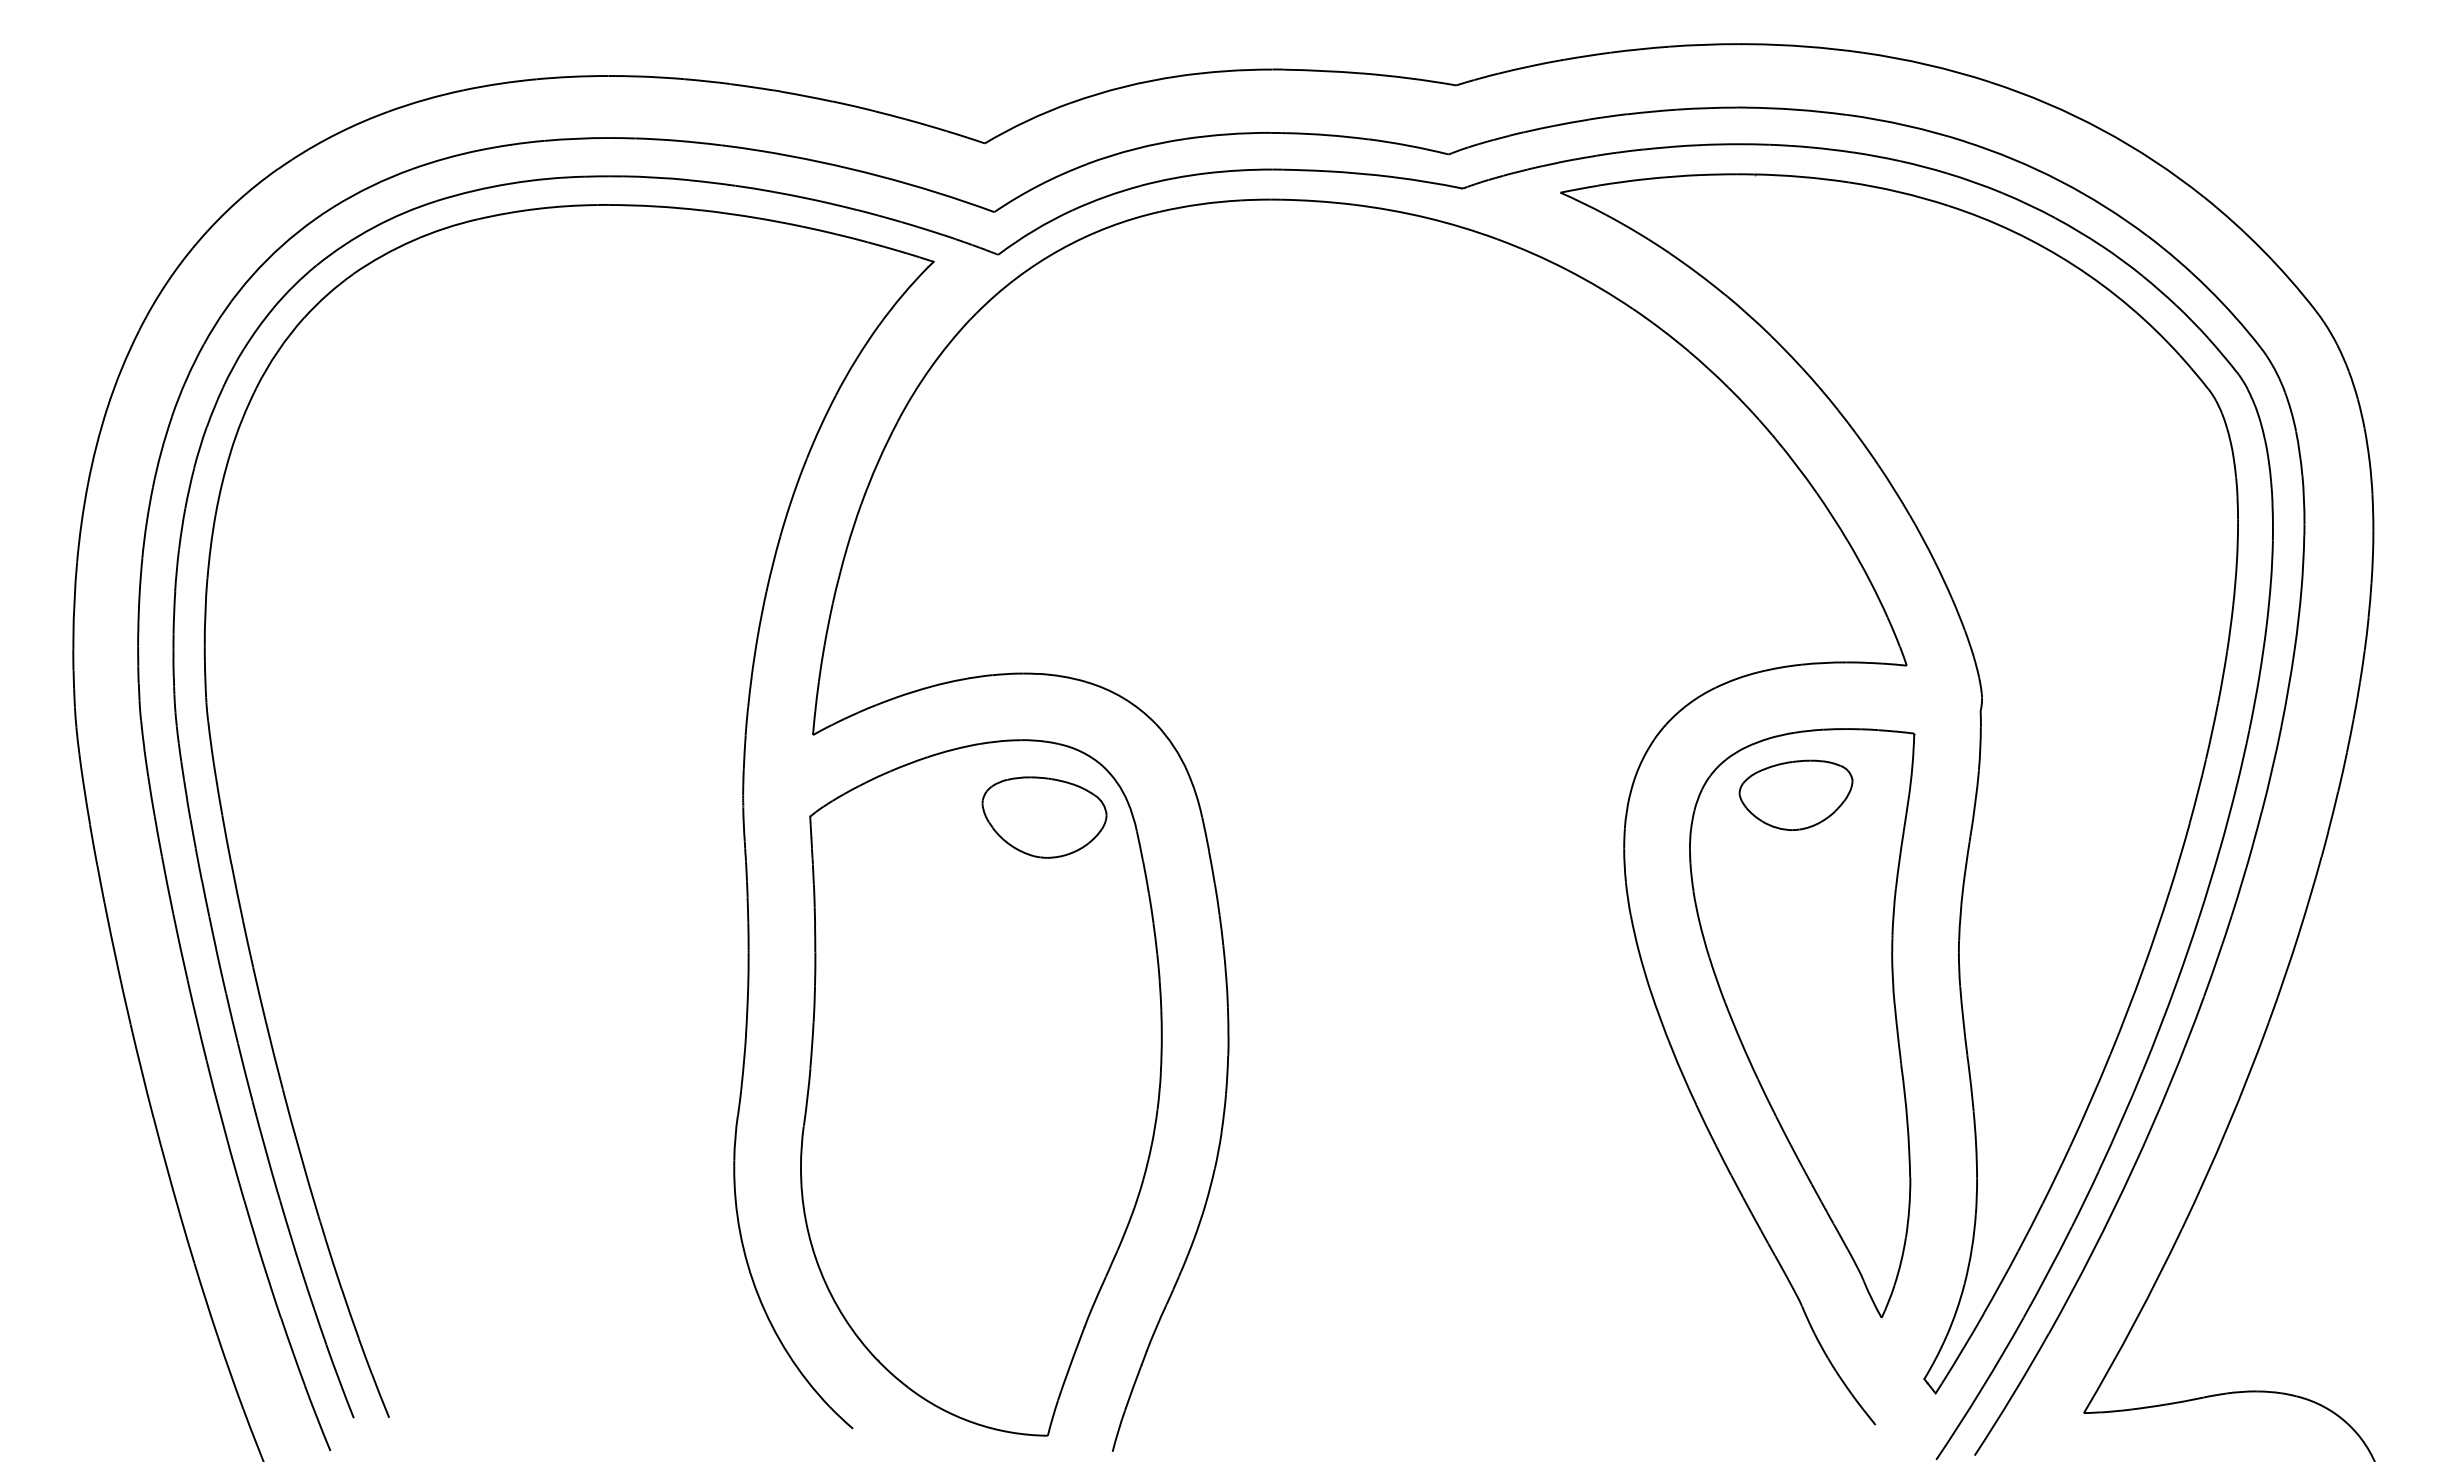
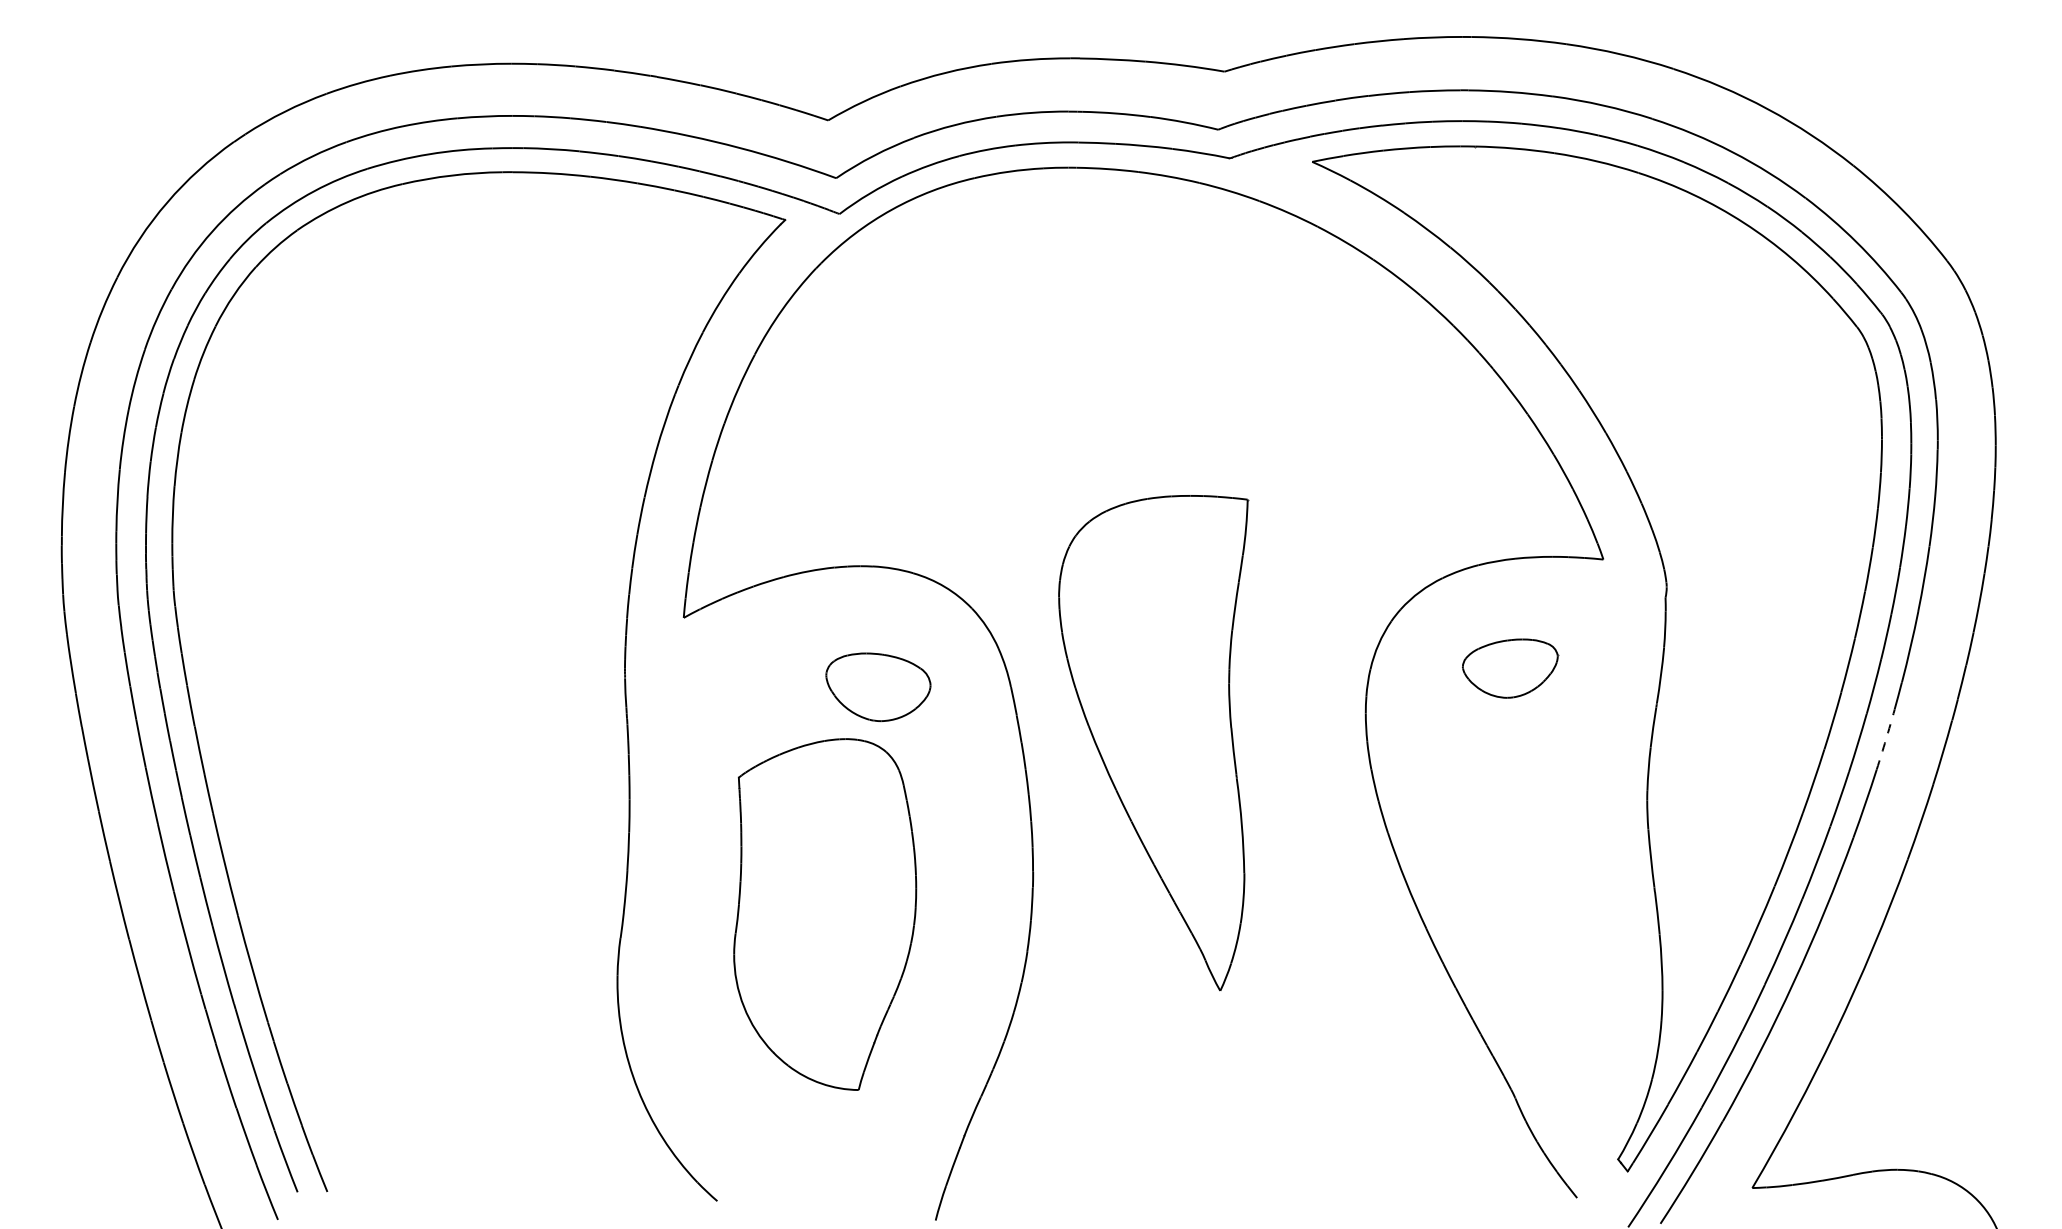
arc: (2243, 879) -> (1886, 739), solid -> dashed
part: (1802, 1023) -> (1153, 743), moved
part: (980, 1087) -> (824, 914), size x0.6

